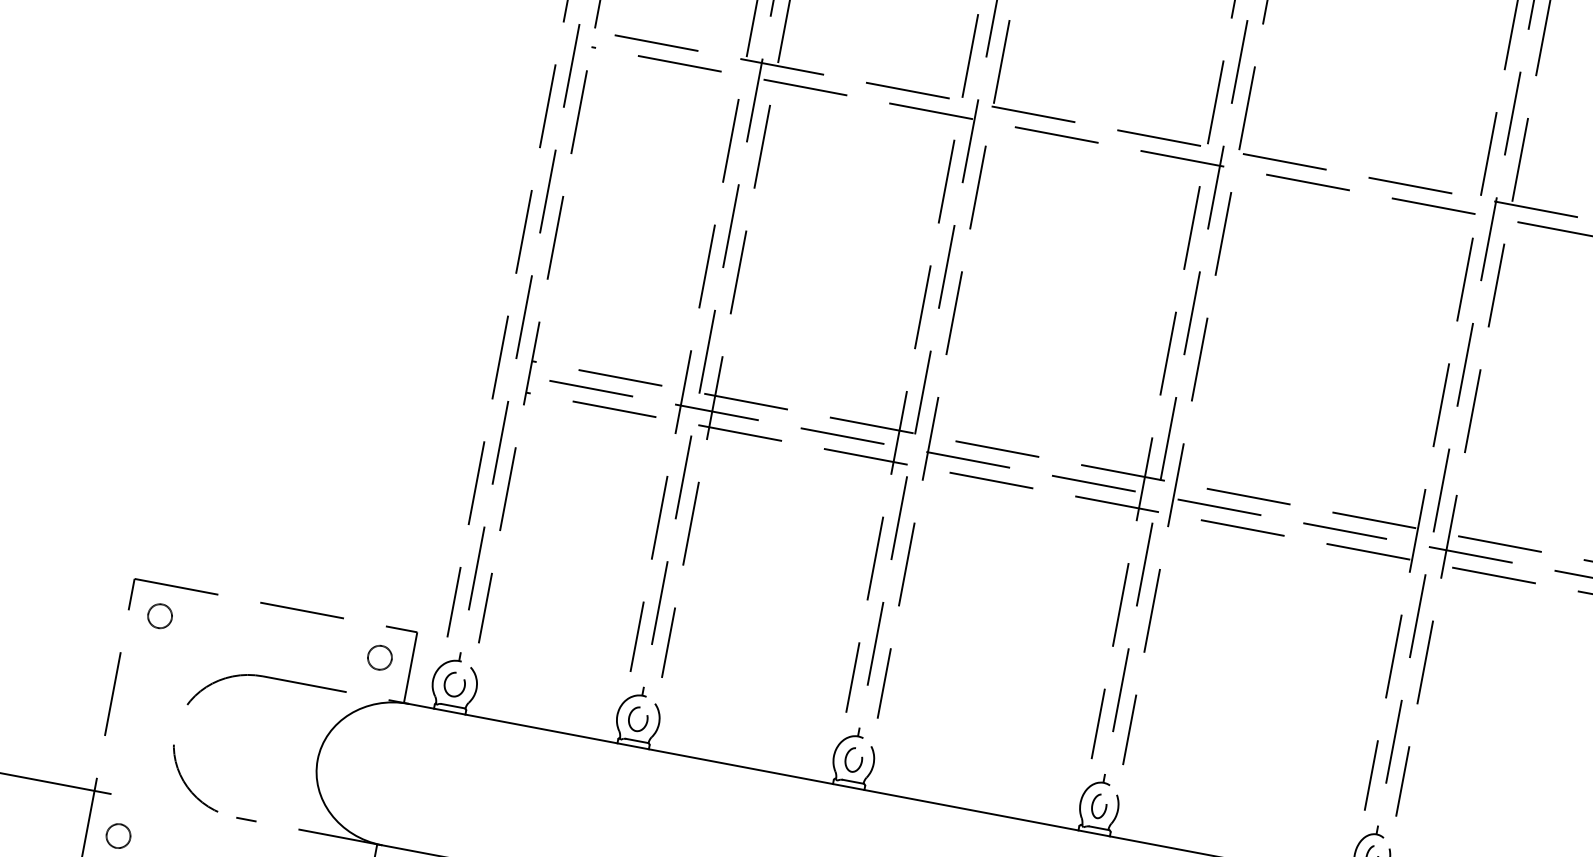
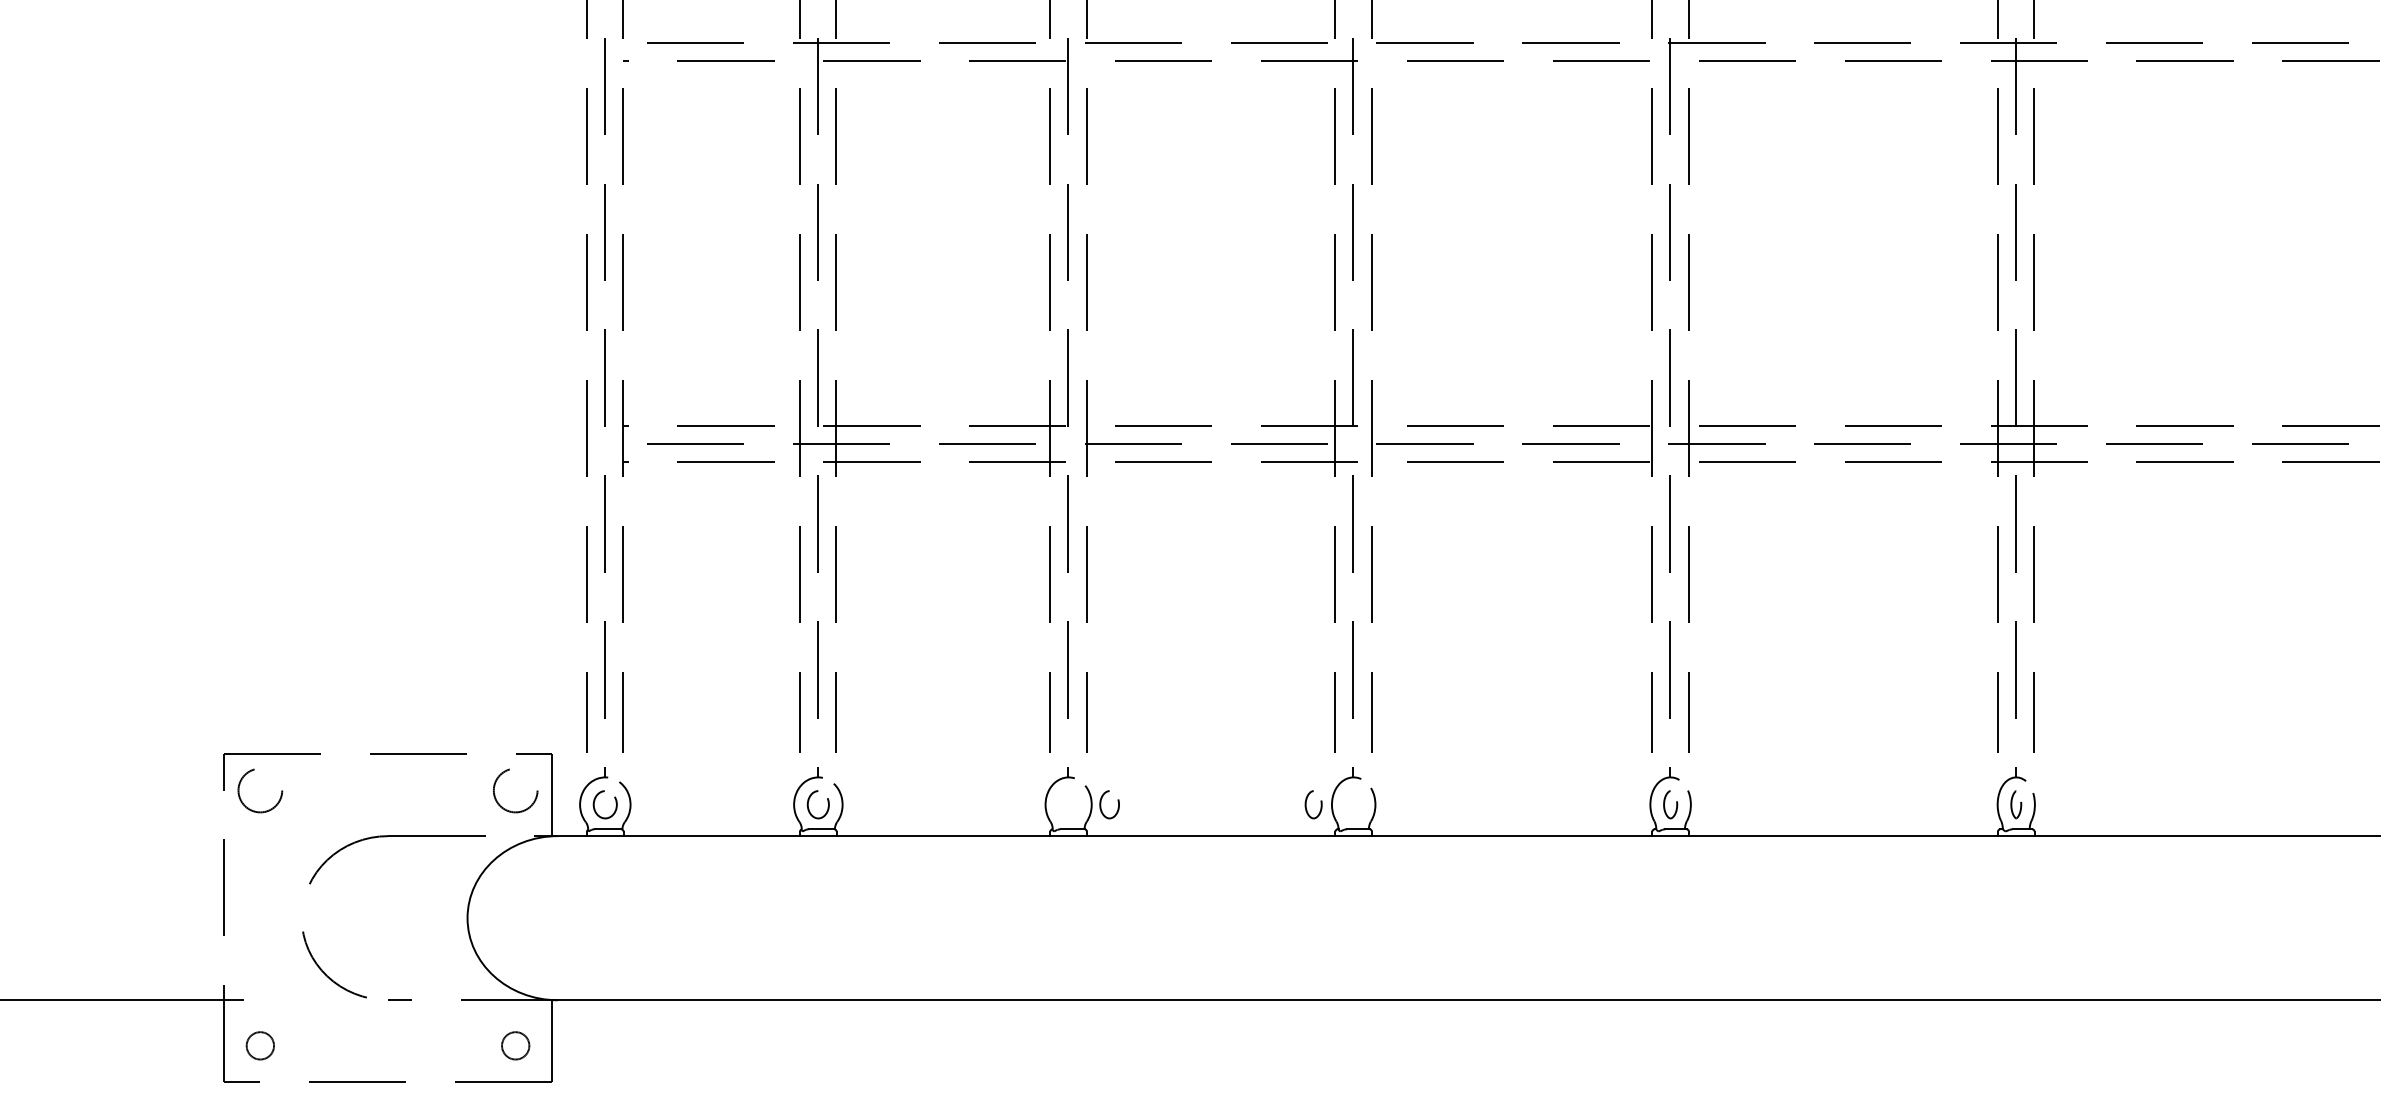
circle: (160, 616) -> (260, 790), size x1.6
circle: (379, 657) -> (515, 790), size x1.6
curve: (846, 758) -> (1101, 804), moved
curve: (1093, 805) -> (1306, 804), moved

